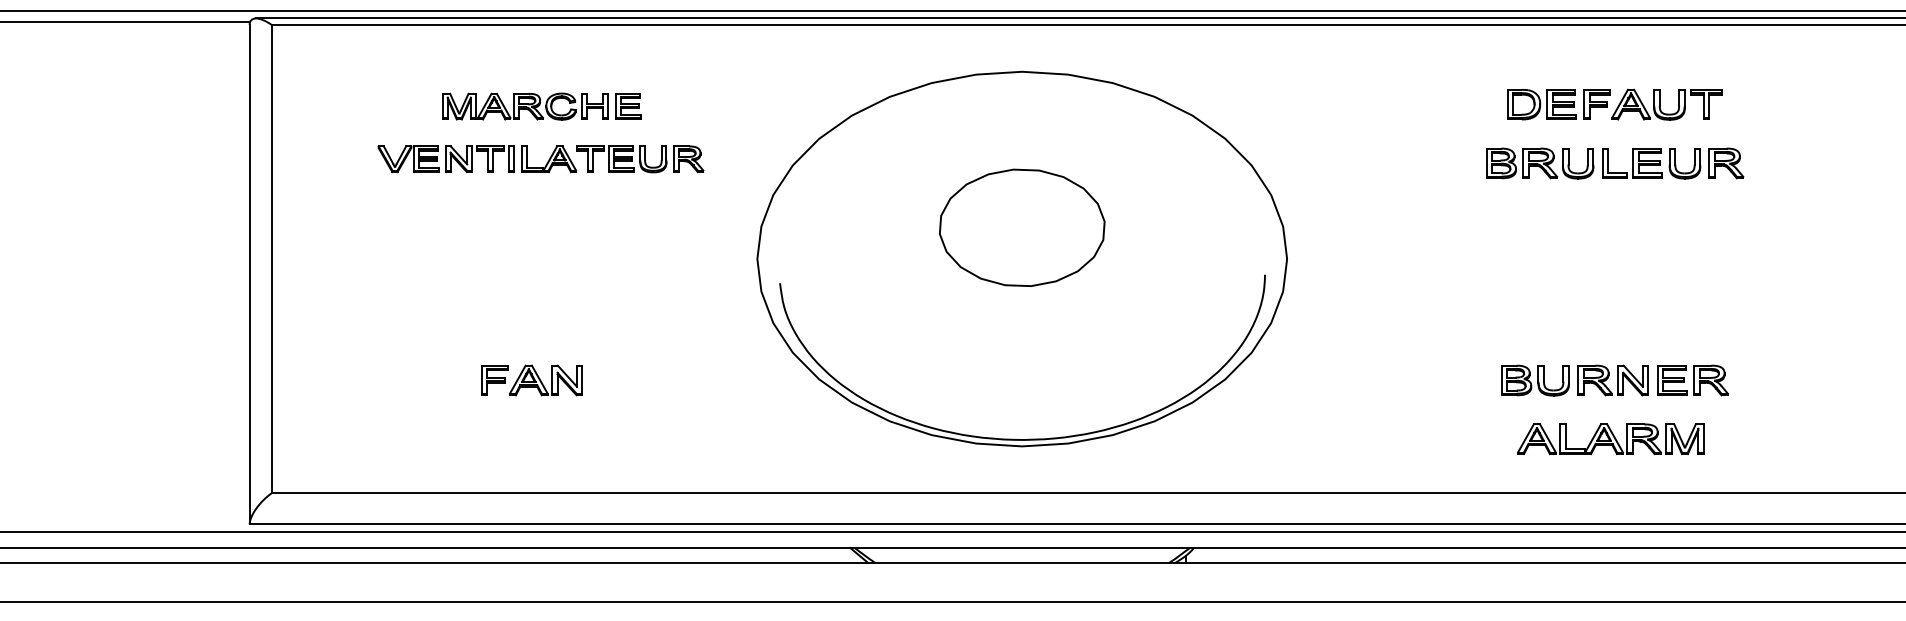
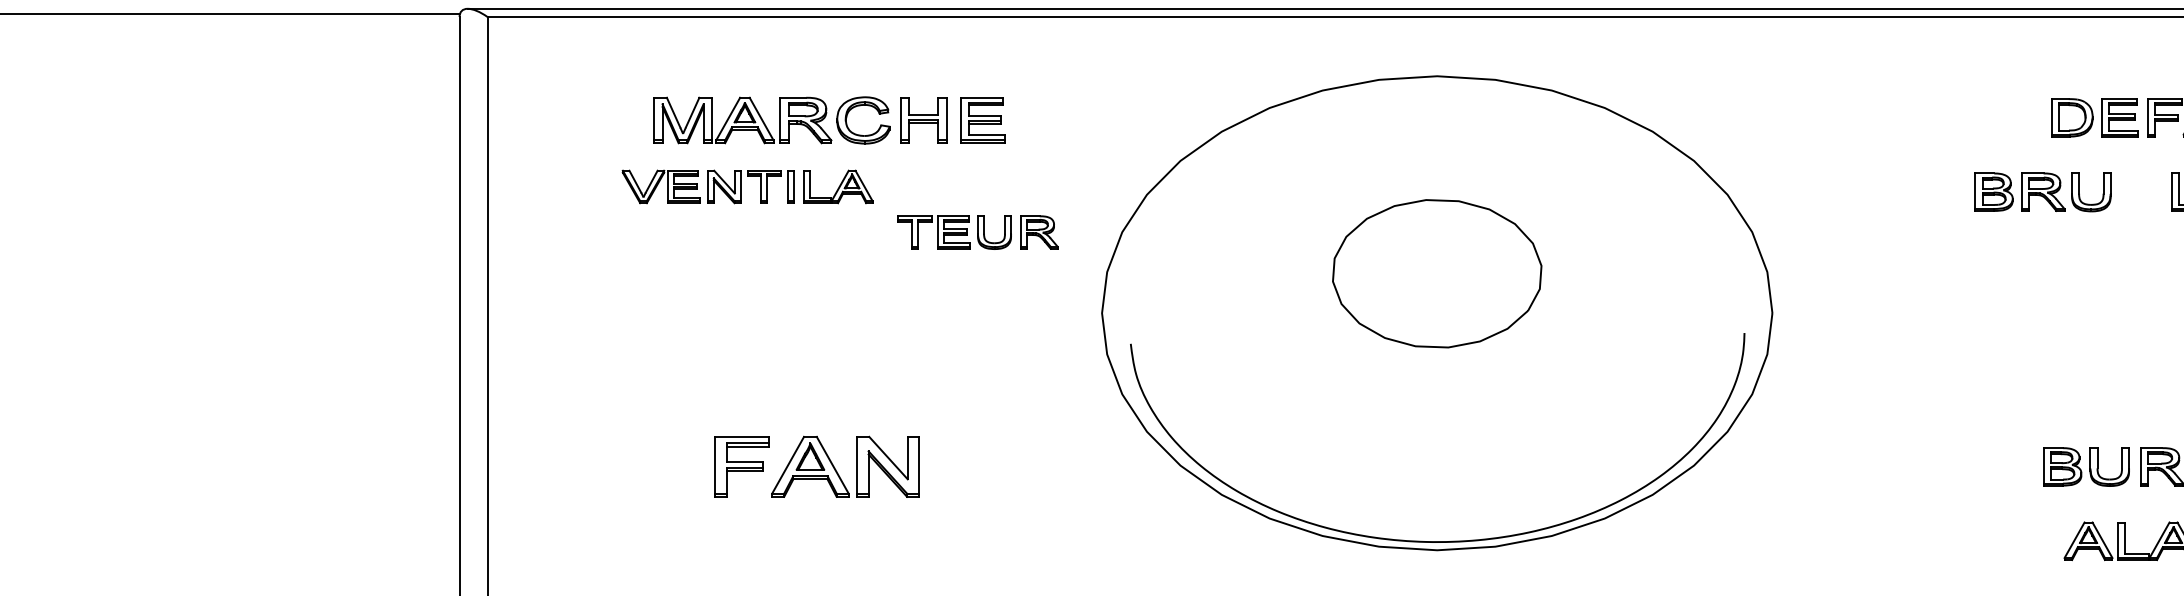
part: (541, 106) -> (828, 120), size x1.4
part: (640, 159) -> (978, 232), moved
part: (1540, 163) -> (2043, 192), moved
part: (531, 380) -> (816, 466), size x1.6

